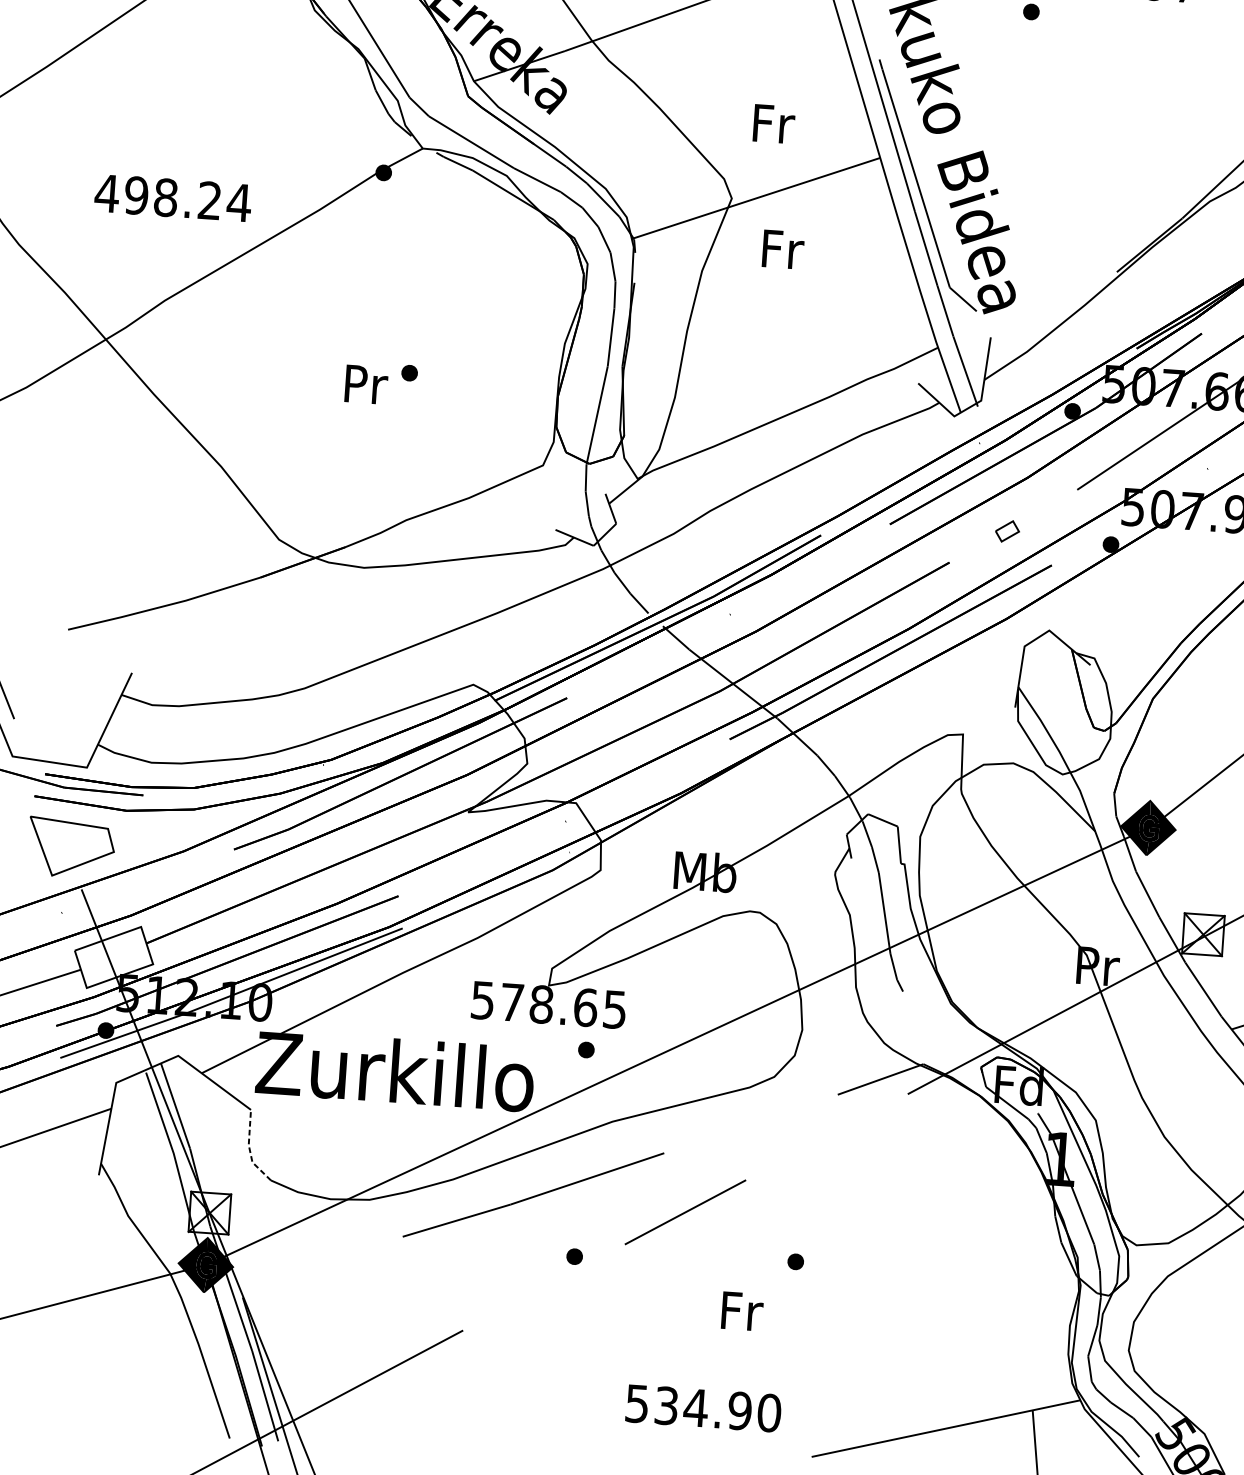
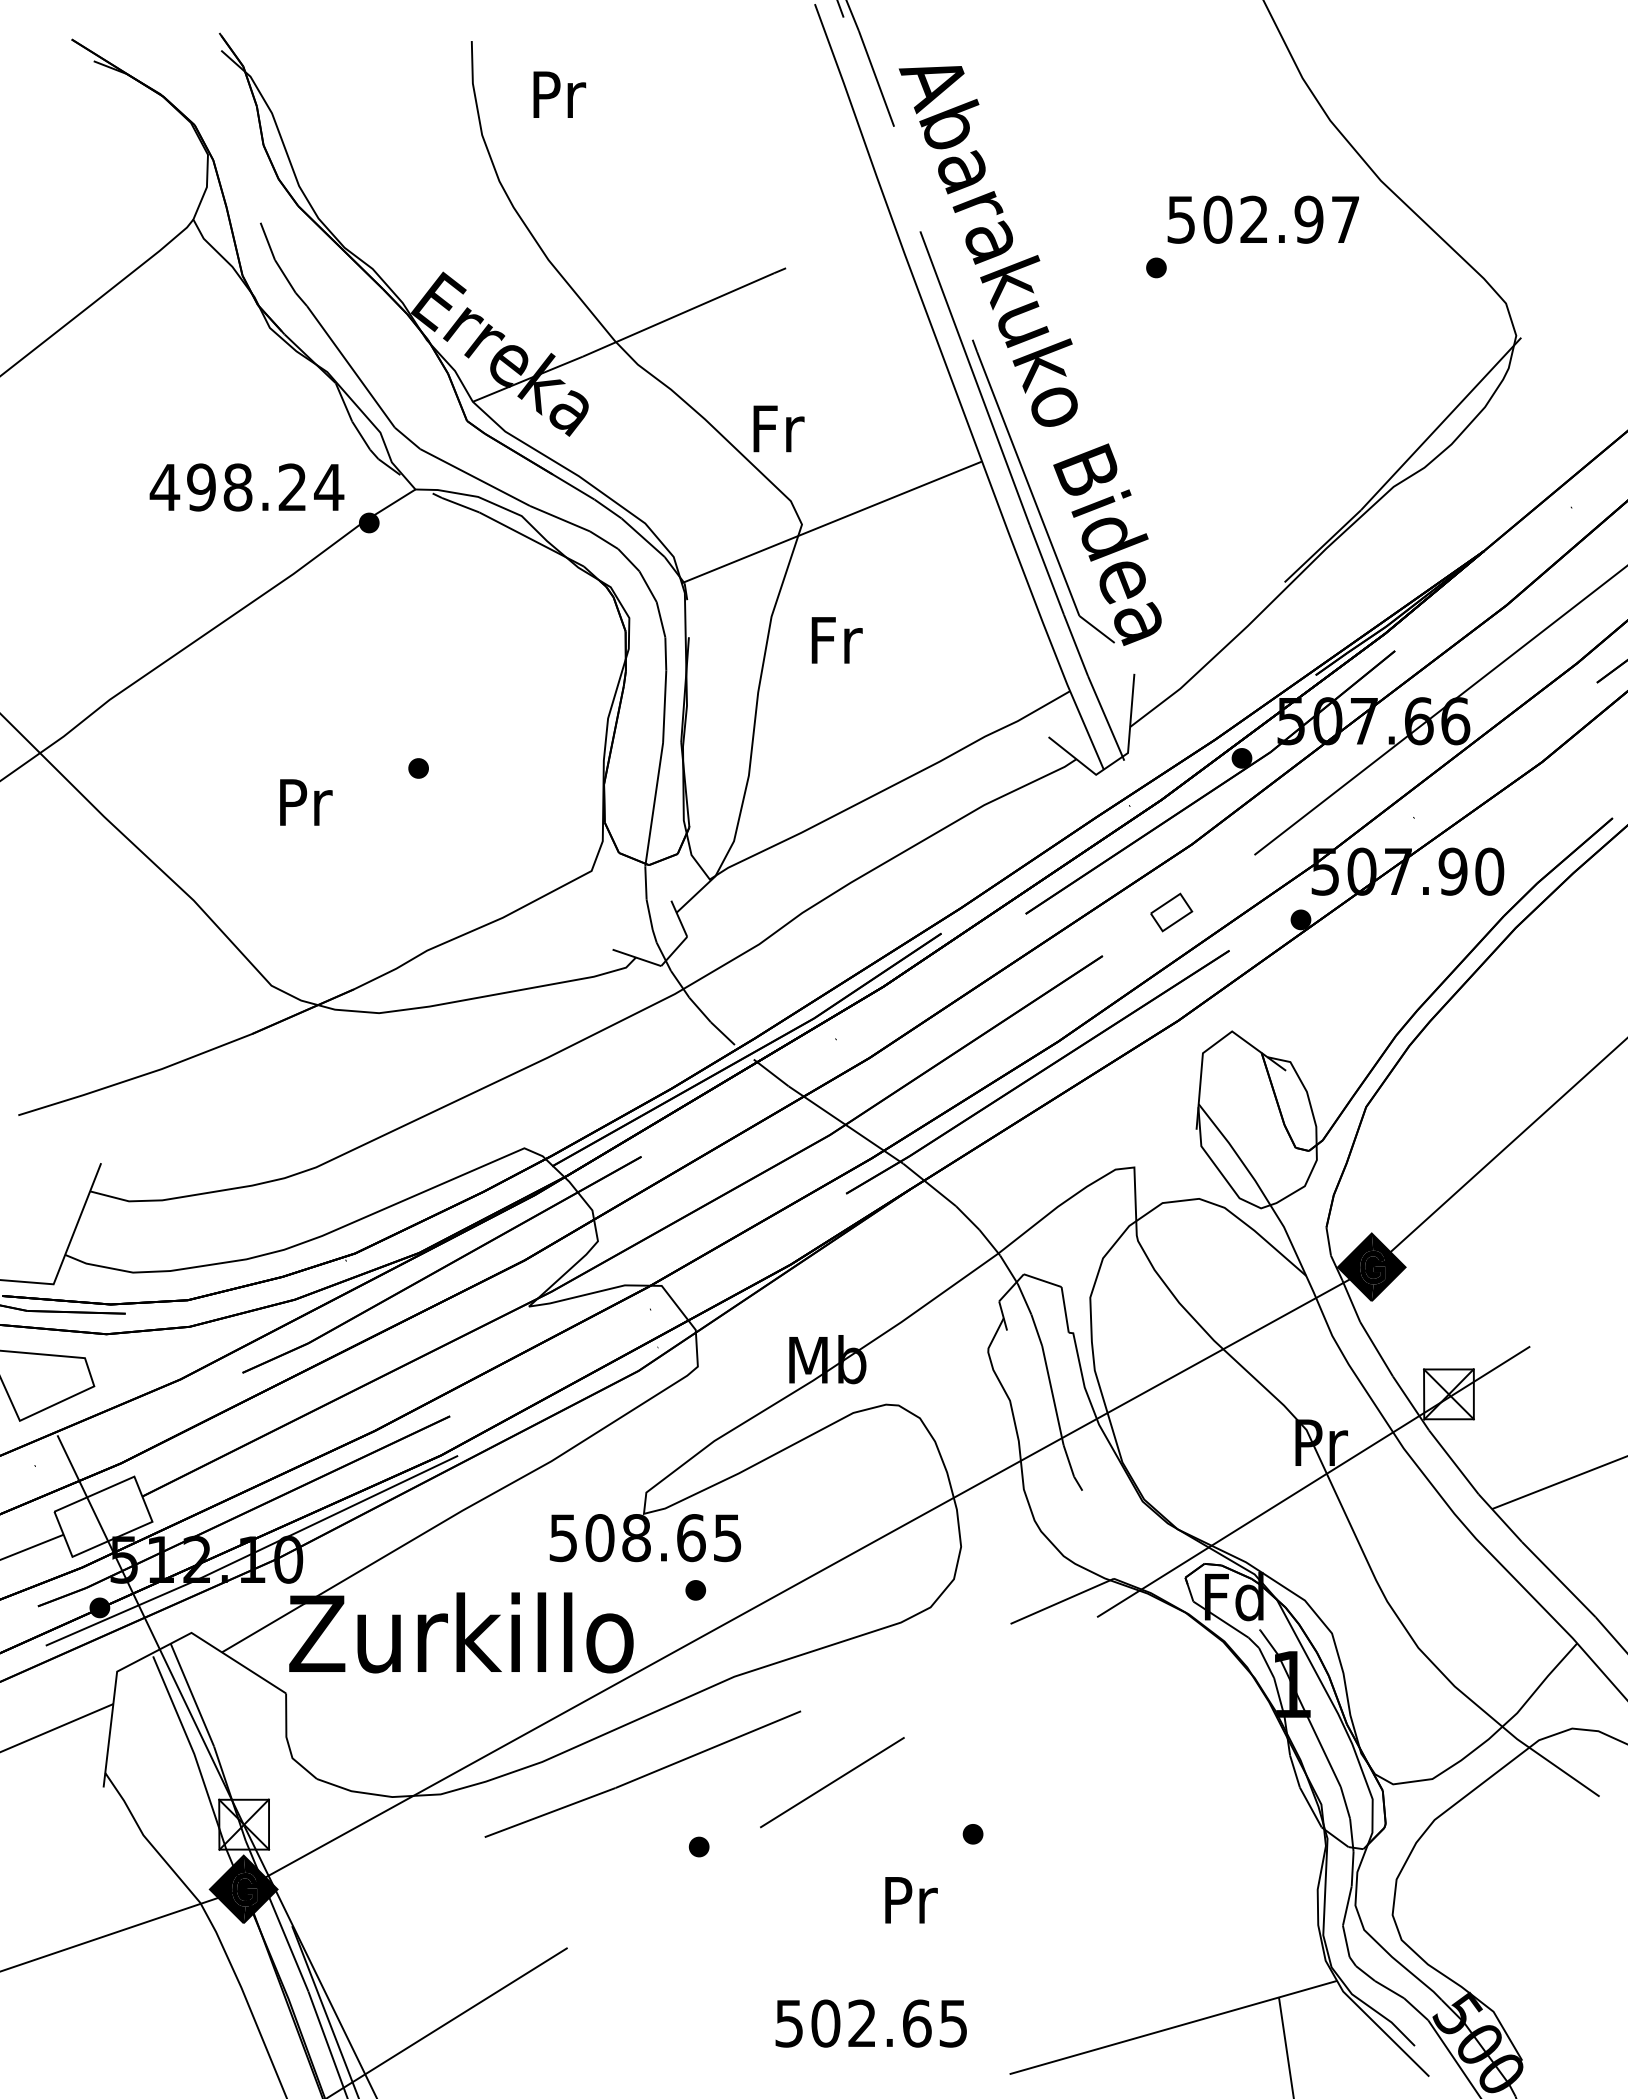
text: (773, 123) -> (778, 428), moved
text: (172, 198) -> (246, 487), moved
text: (782, 249) -> (836, 640), moved
text: (366, 384) -> (306, 802), moved
part: (1007, 531) -> (1171, 912), size x1.43
text: (511, 1002) -> (599, 1538), 578.65 -> 508.65
line: (249, 1149) -> (287, 1742), dashed -> solid
text: (742, 1311) -> (911, 1900), Fr -> Pr
text: (717, 1409) -> (889, 2023), 534.90 -> 502.65

